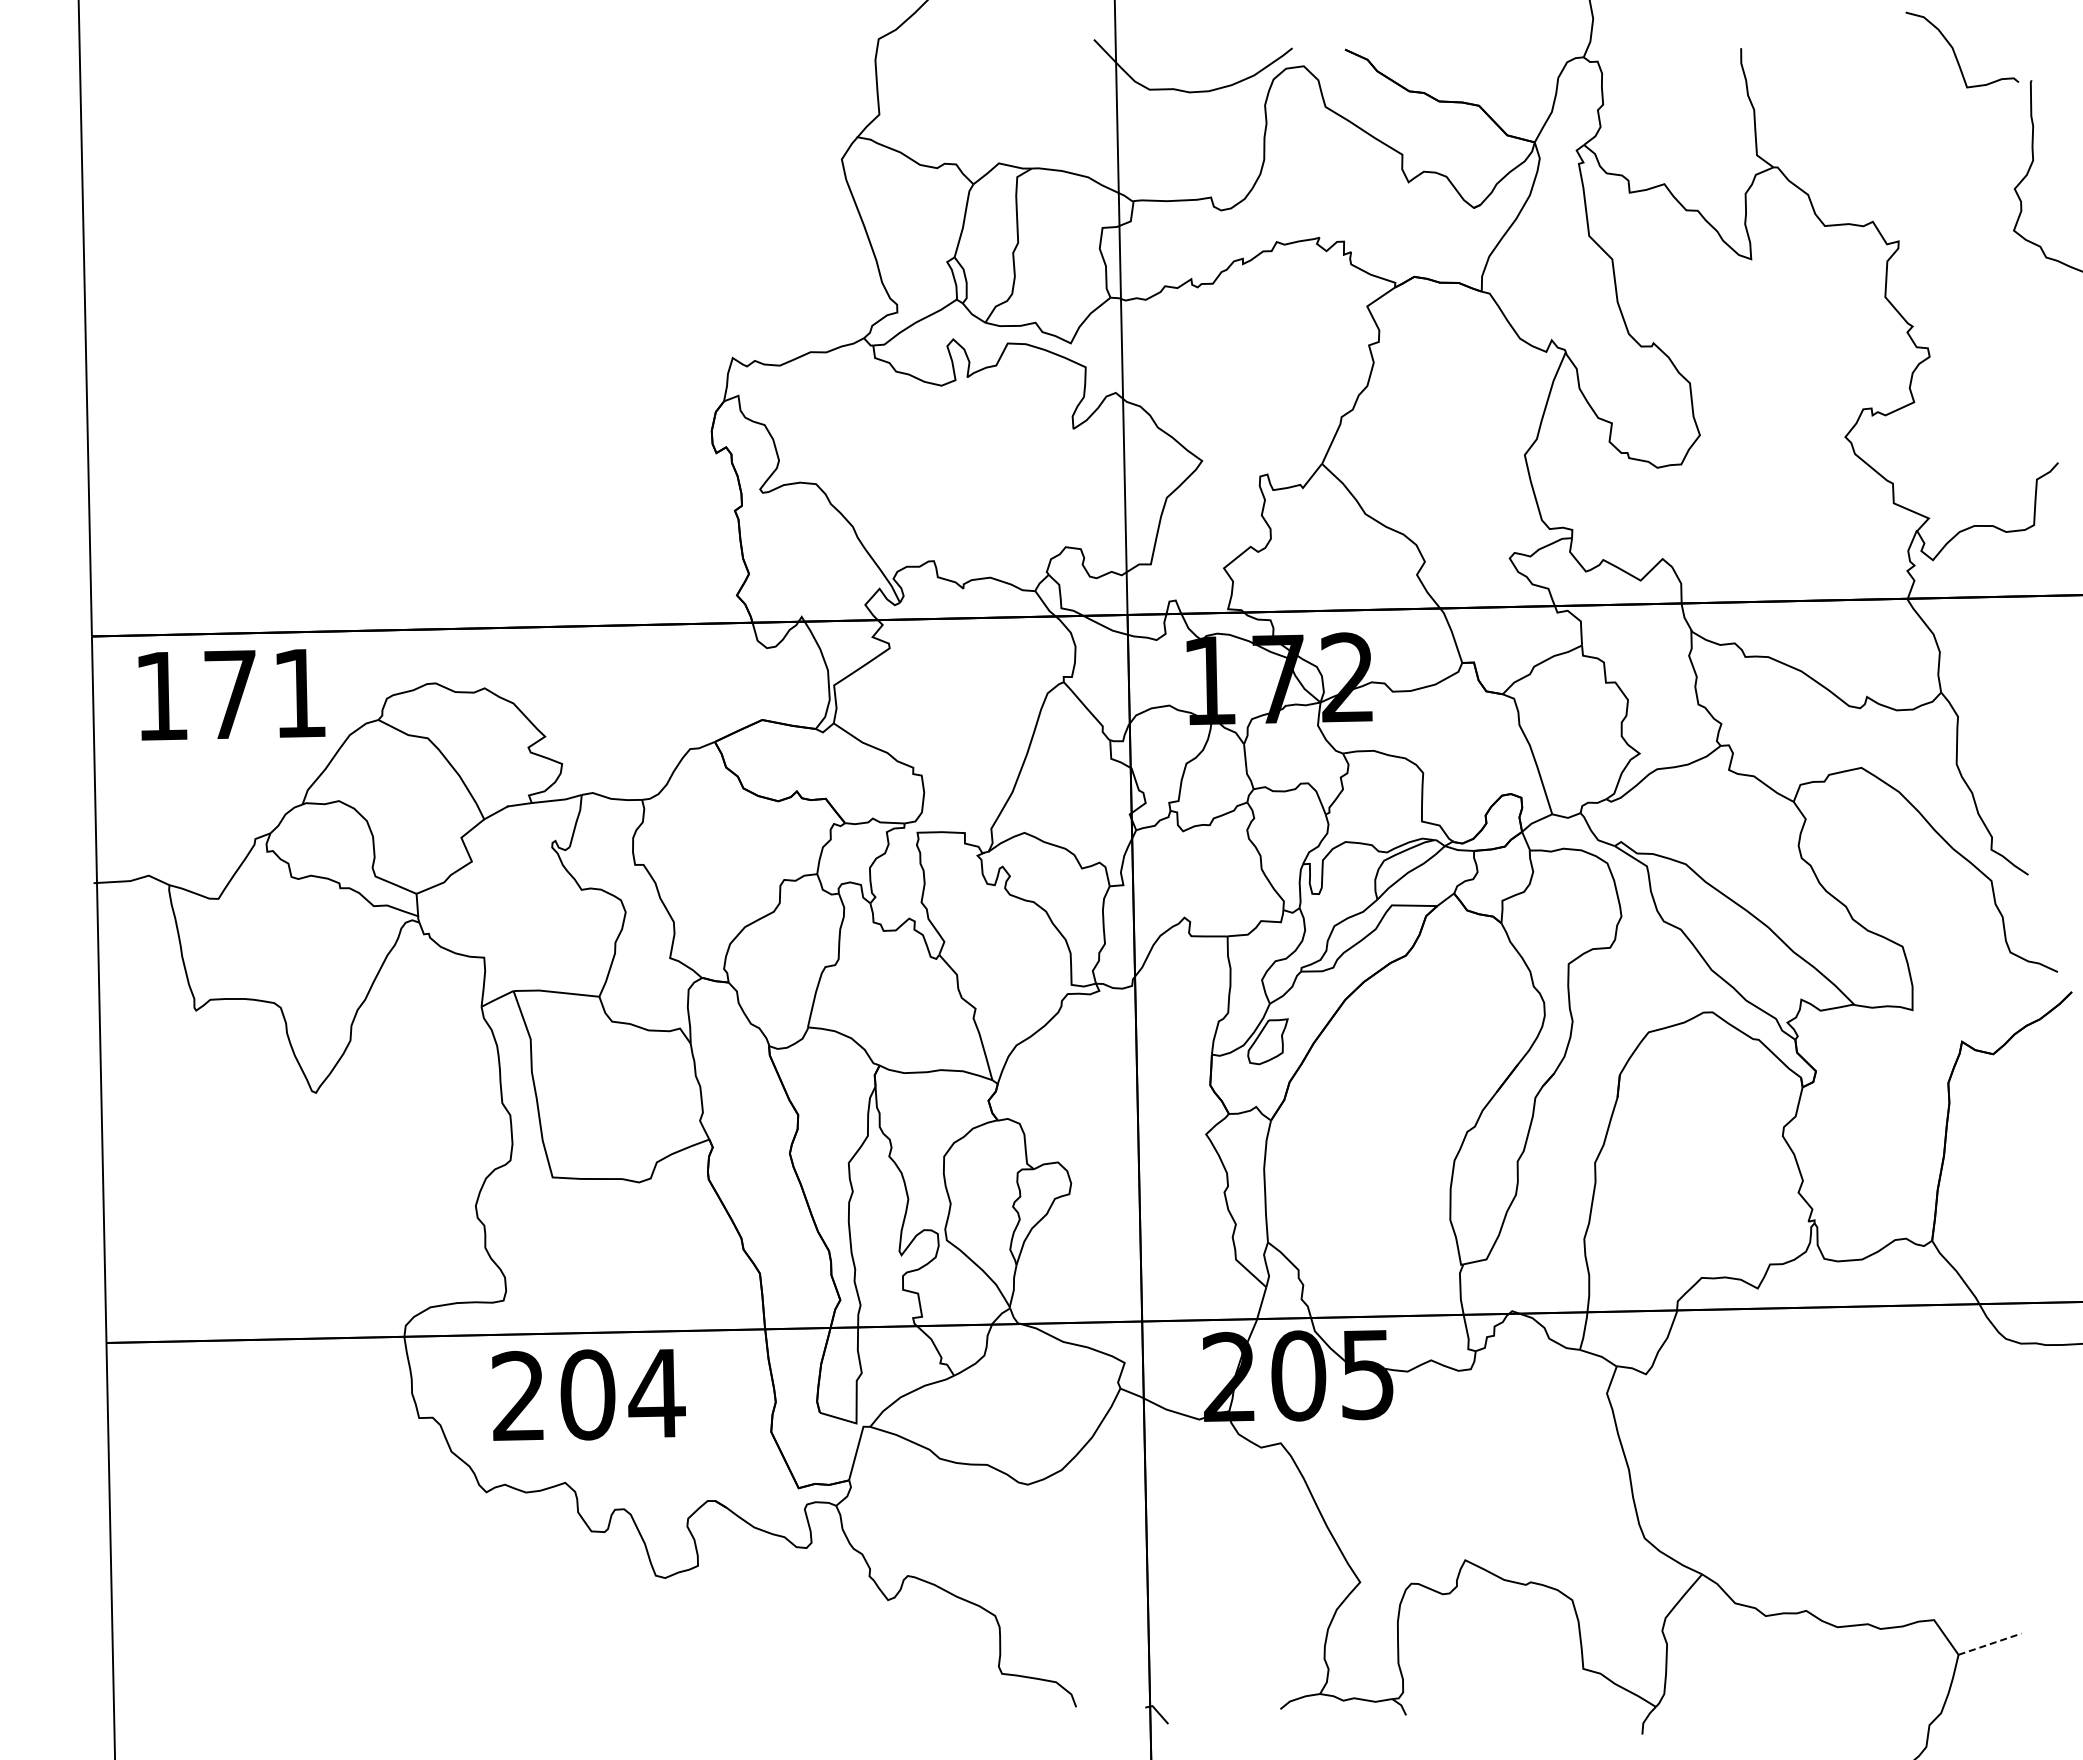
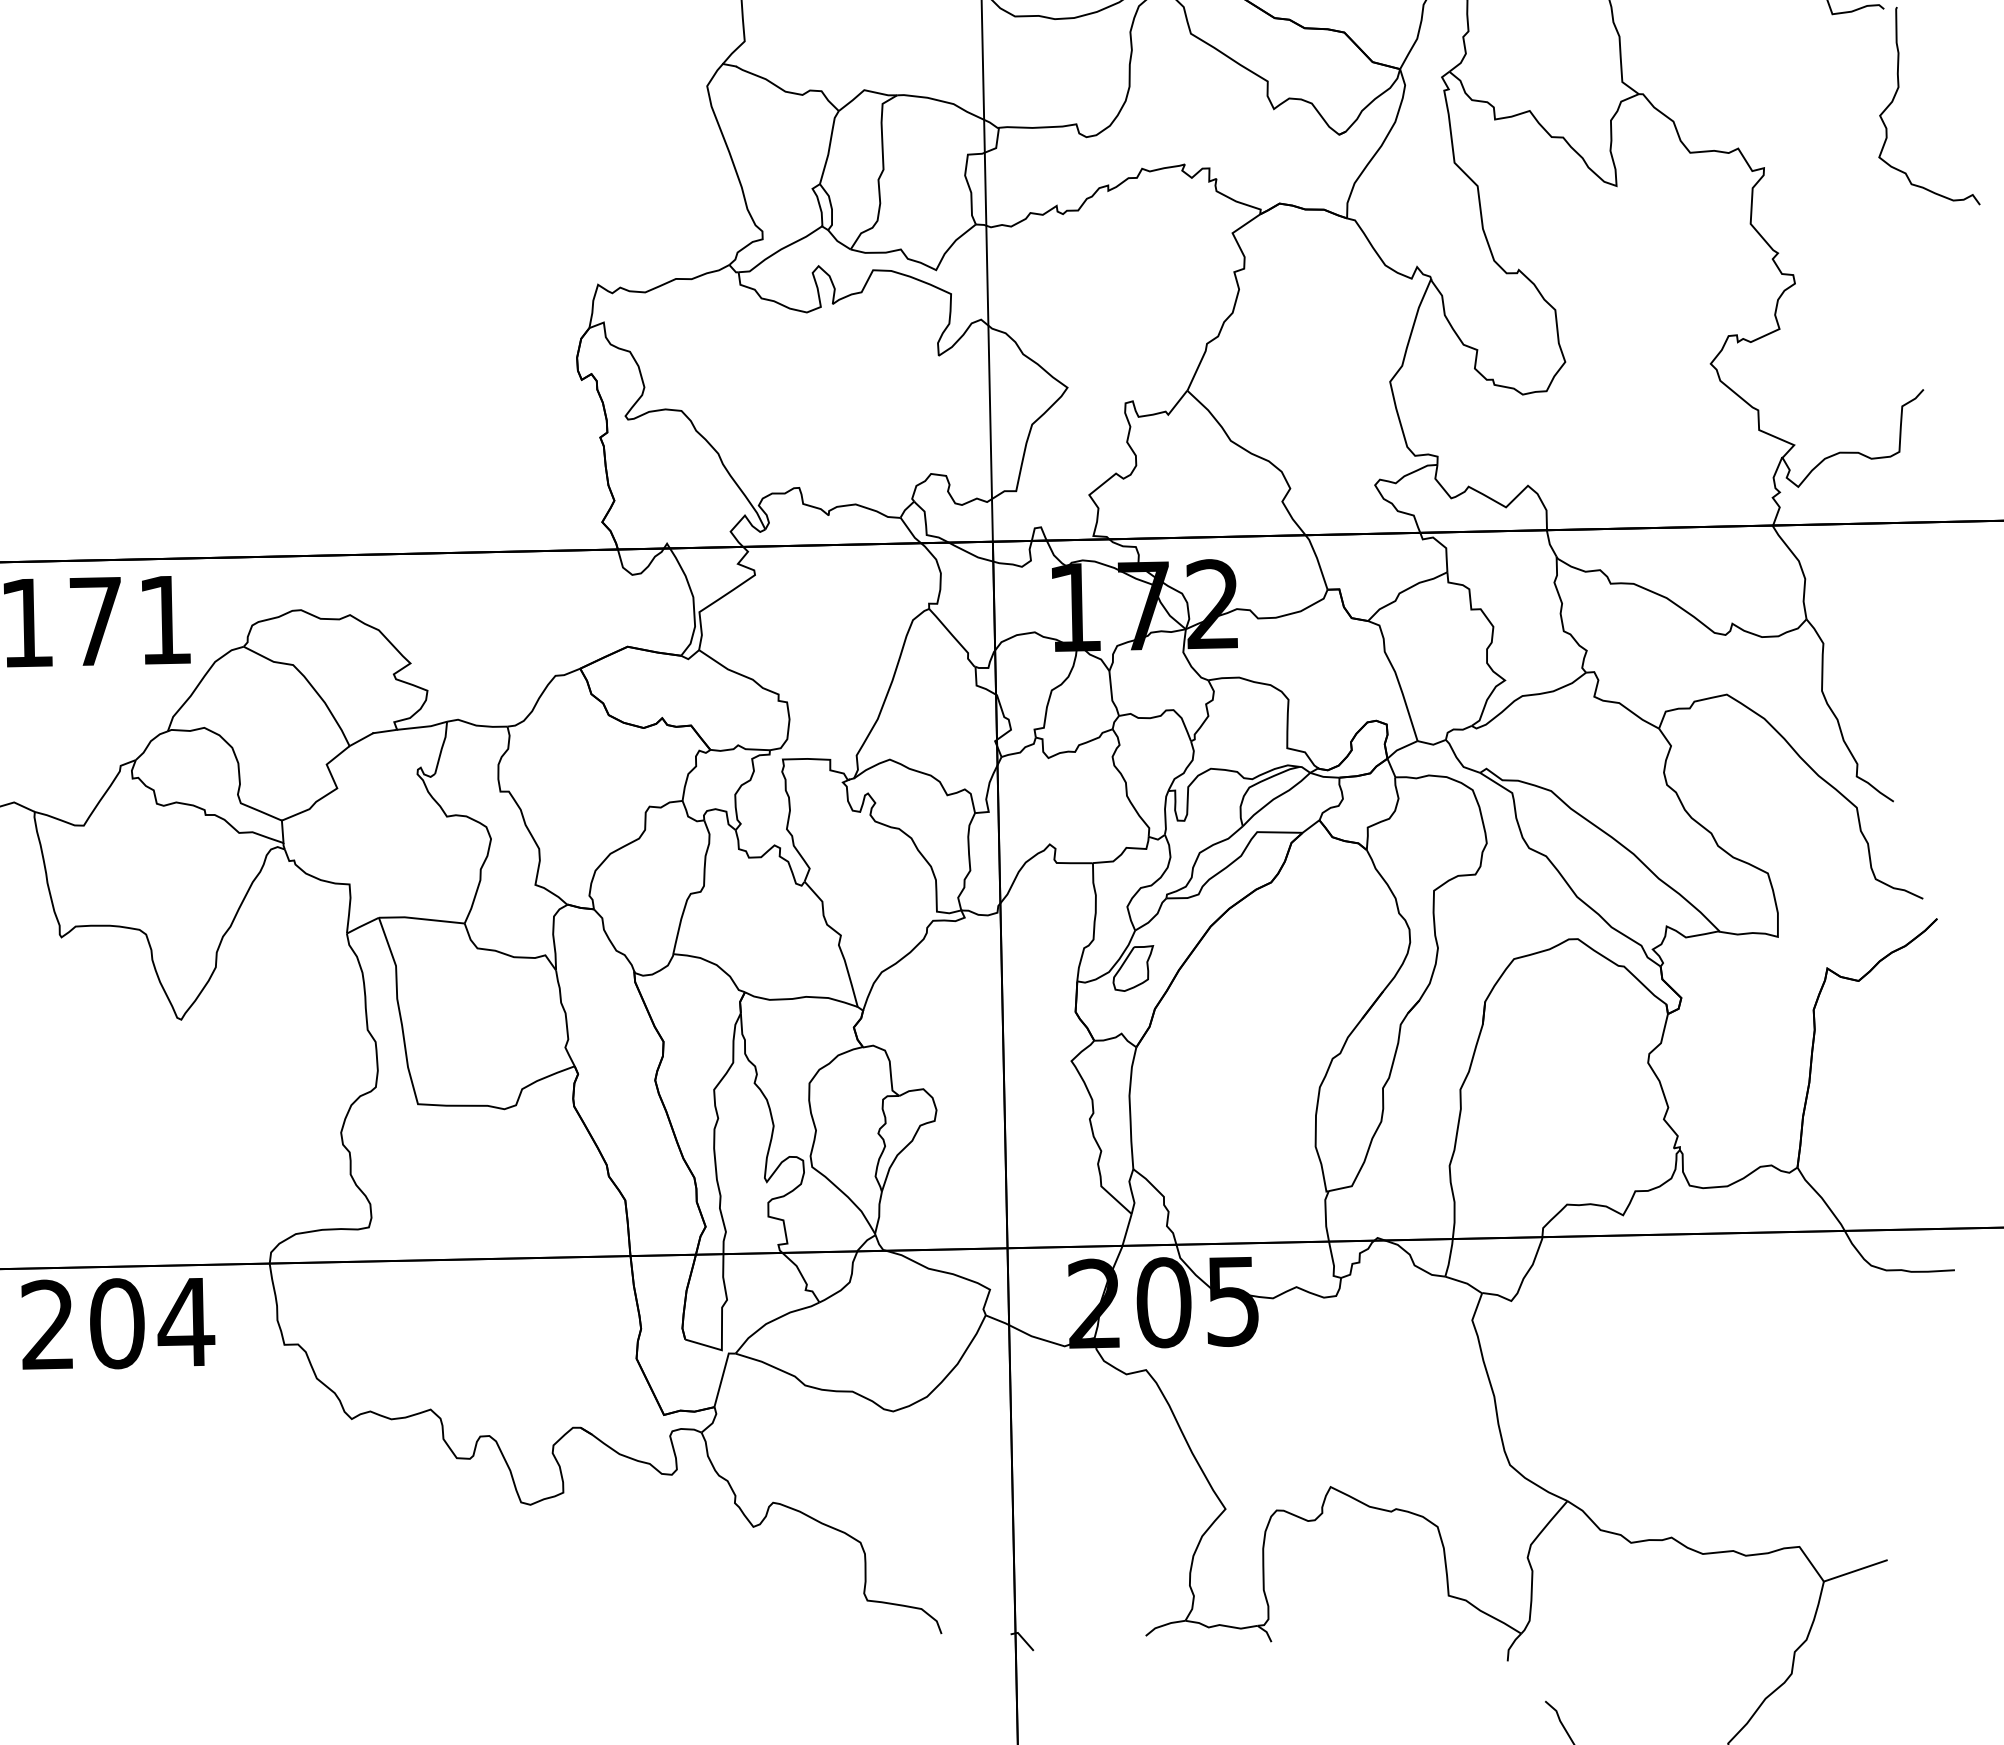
text: (588, 1394) -> (117, 1323), moved
line: (1990, 1644) -> (1855, 1571), dashed -> solid

